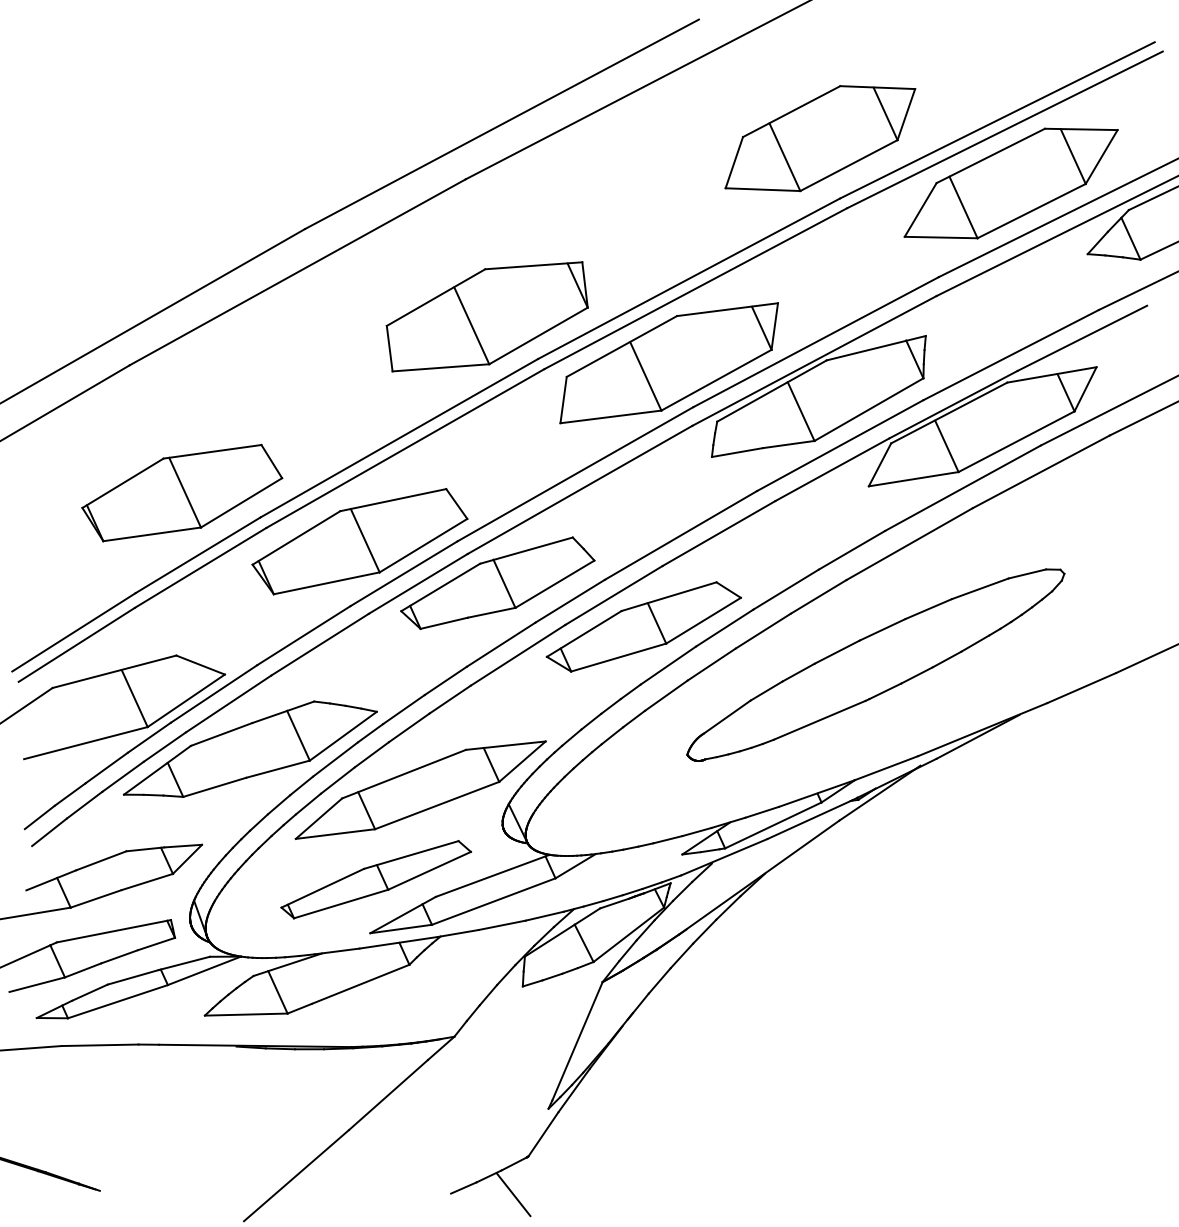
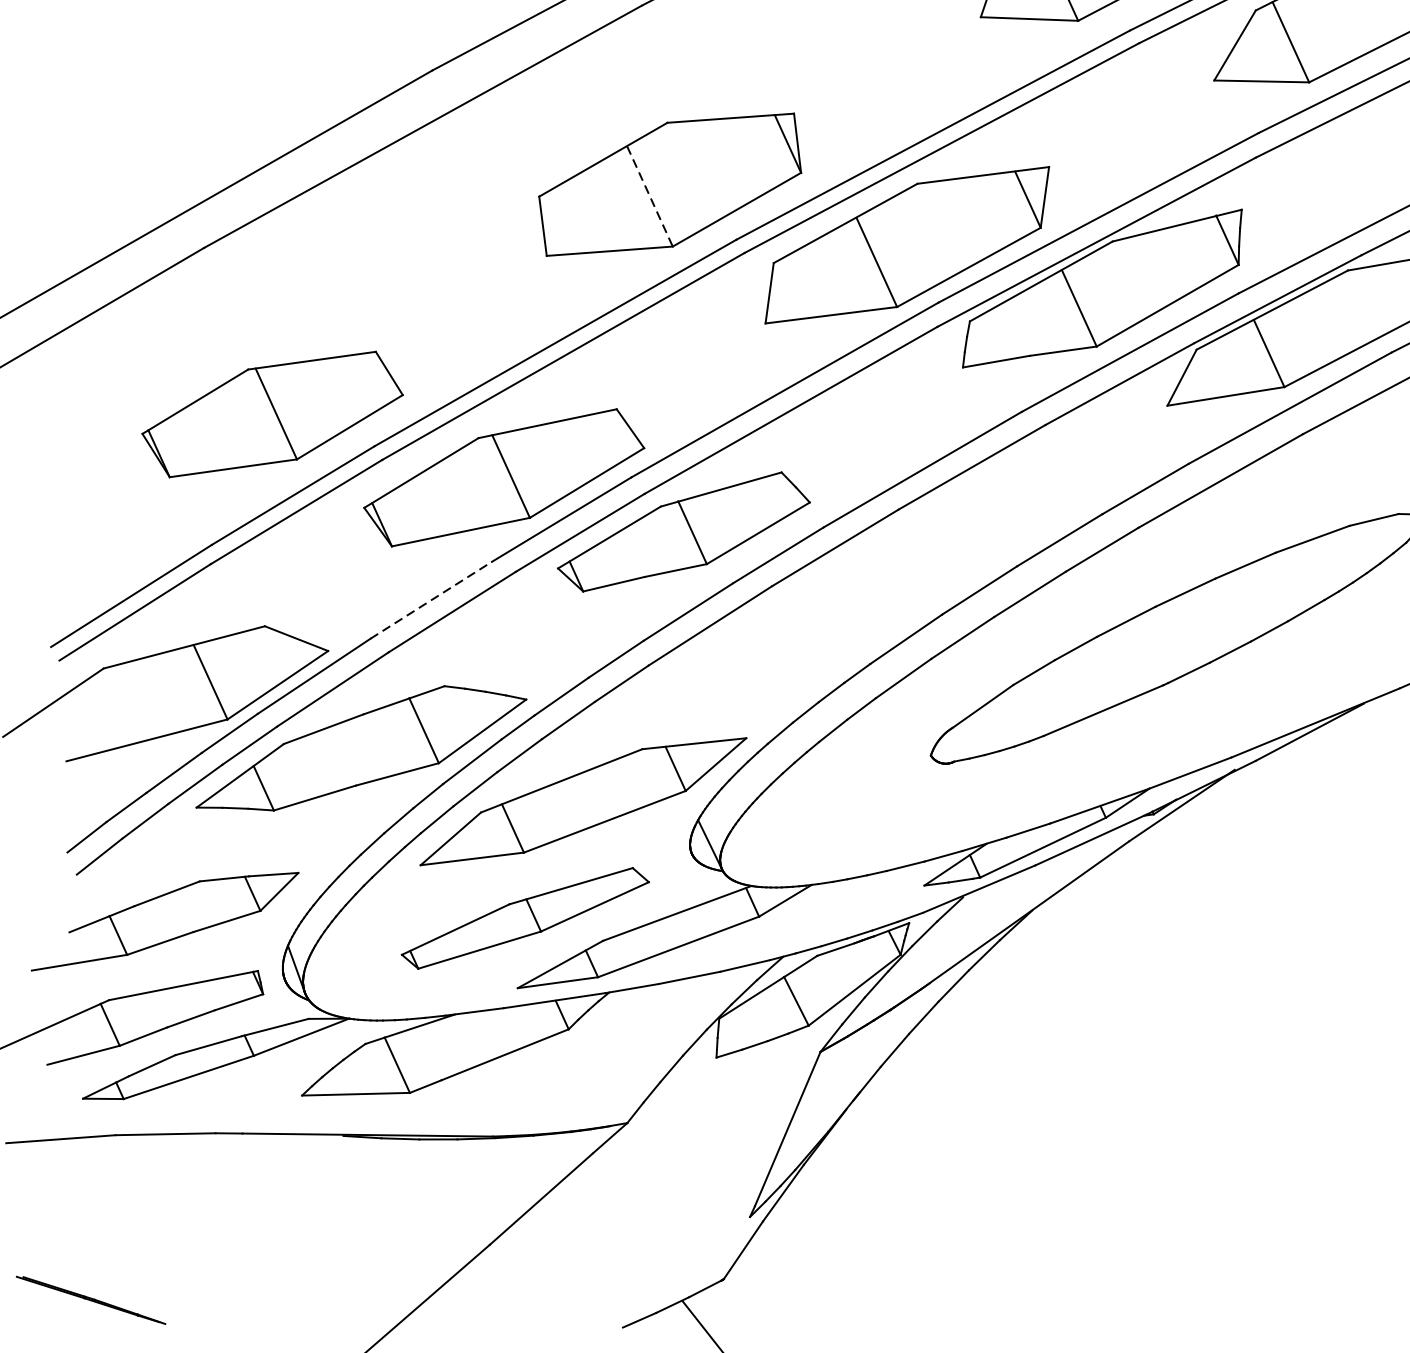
line: (471, 326) -> (649, 197), solid -> dashed
part: (643, 626) -> (873, 588), removed
line: (304, 635) -> (431, 600), solid -> dashed

